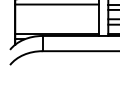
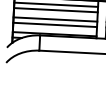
line: (56, 9) -> (55, 9), added
line: (56, 19) -> (54, 19), added
line: (56, 24) -> (54, 24), added

